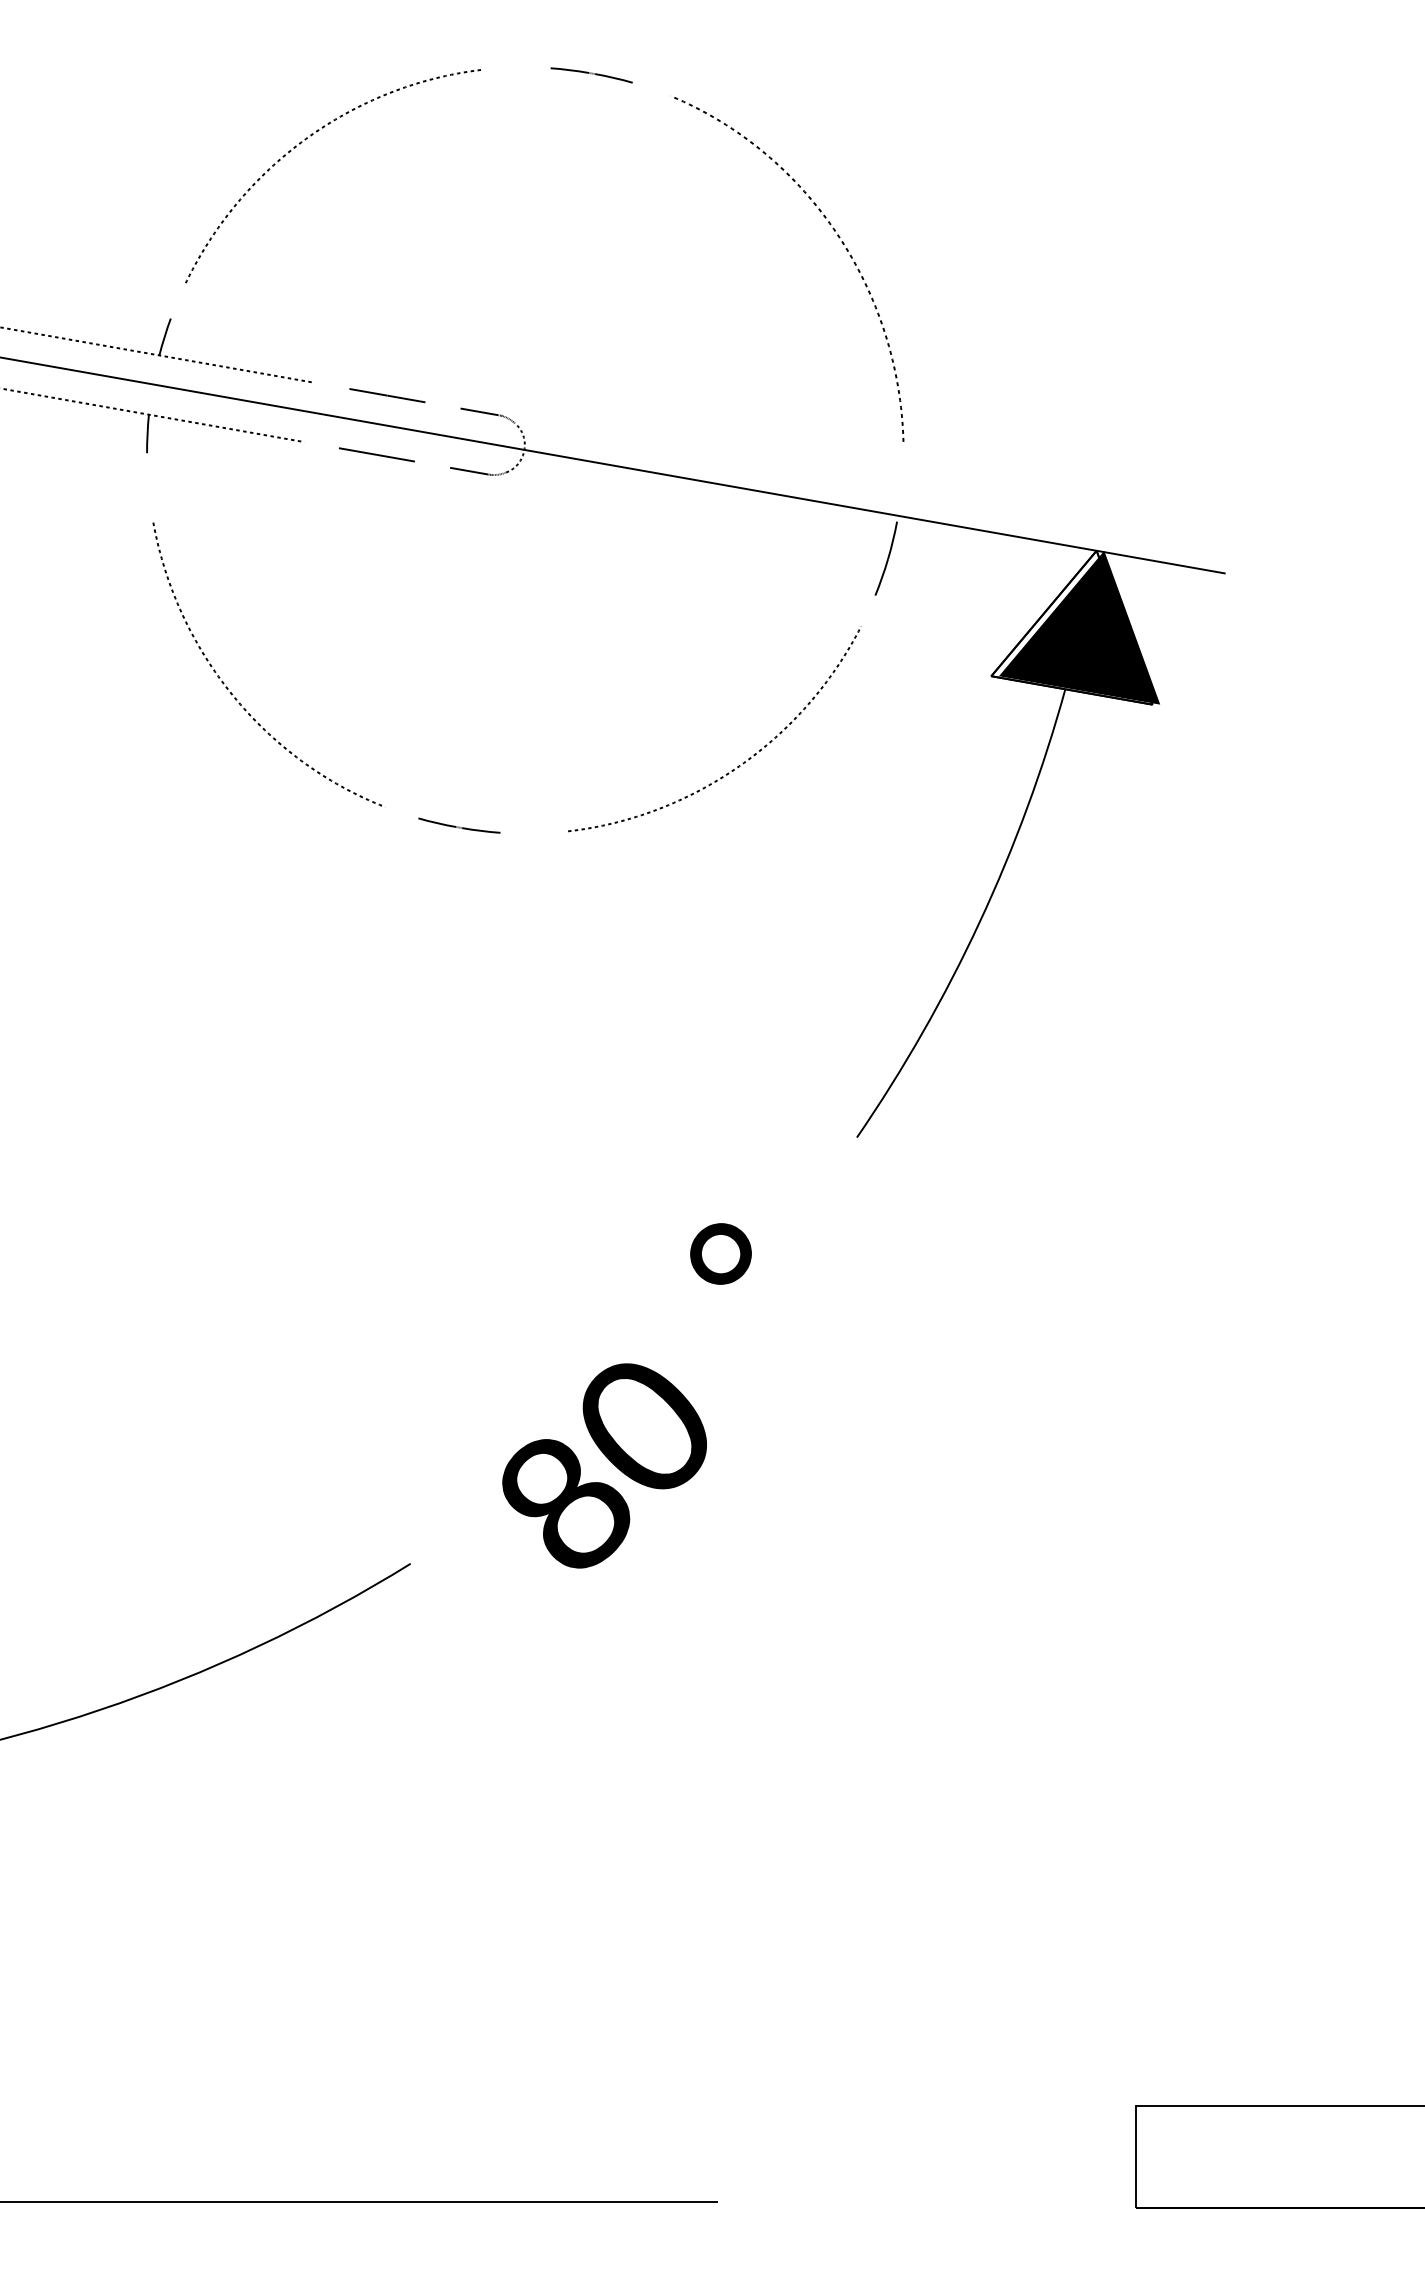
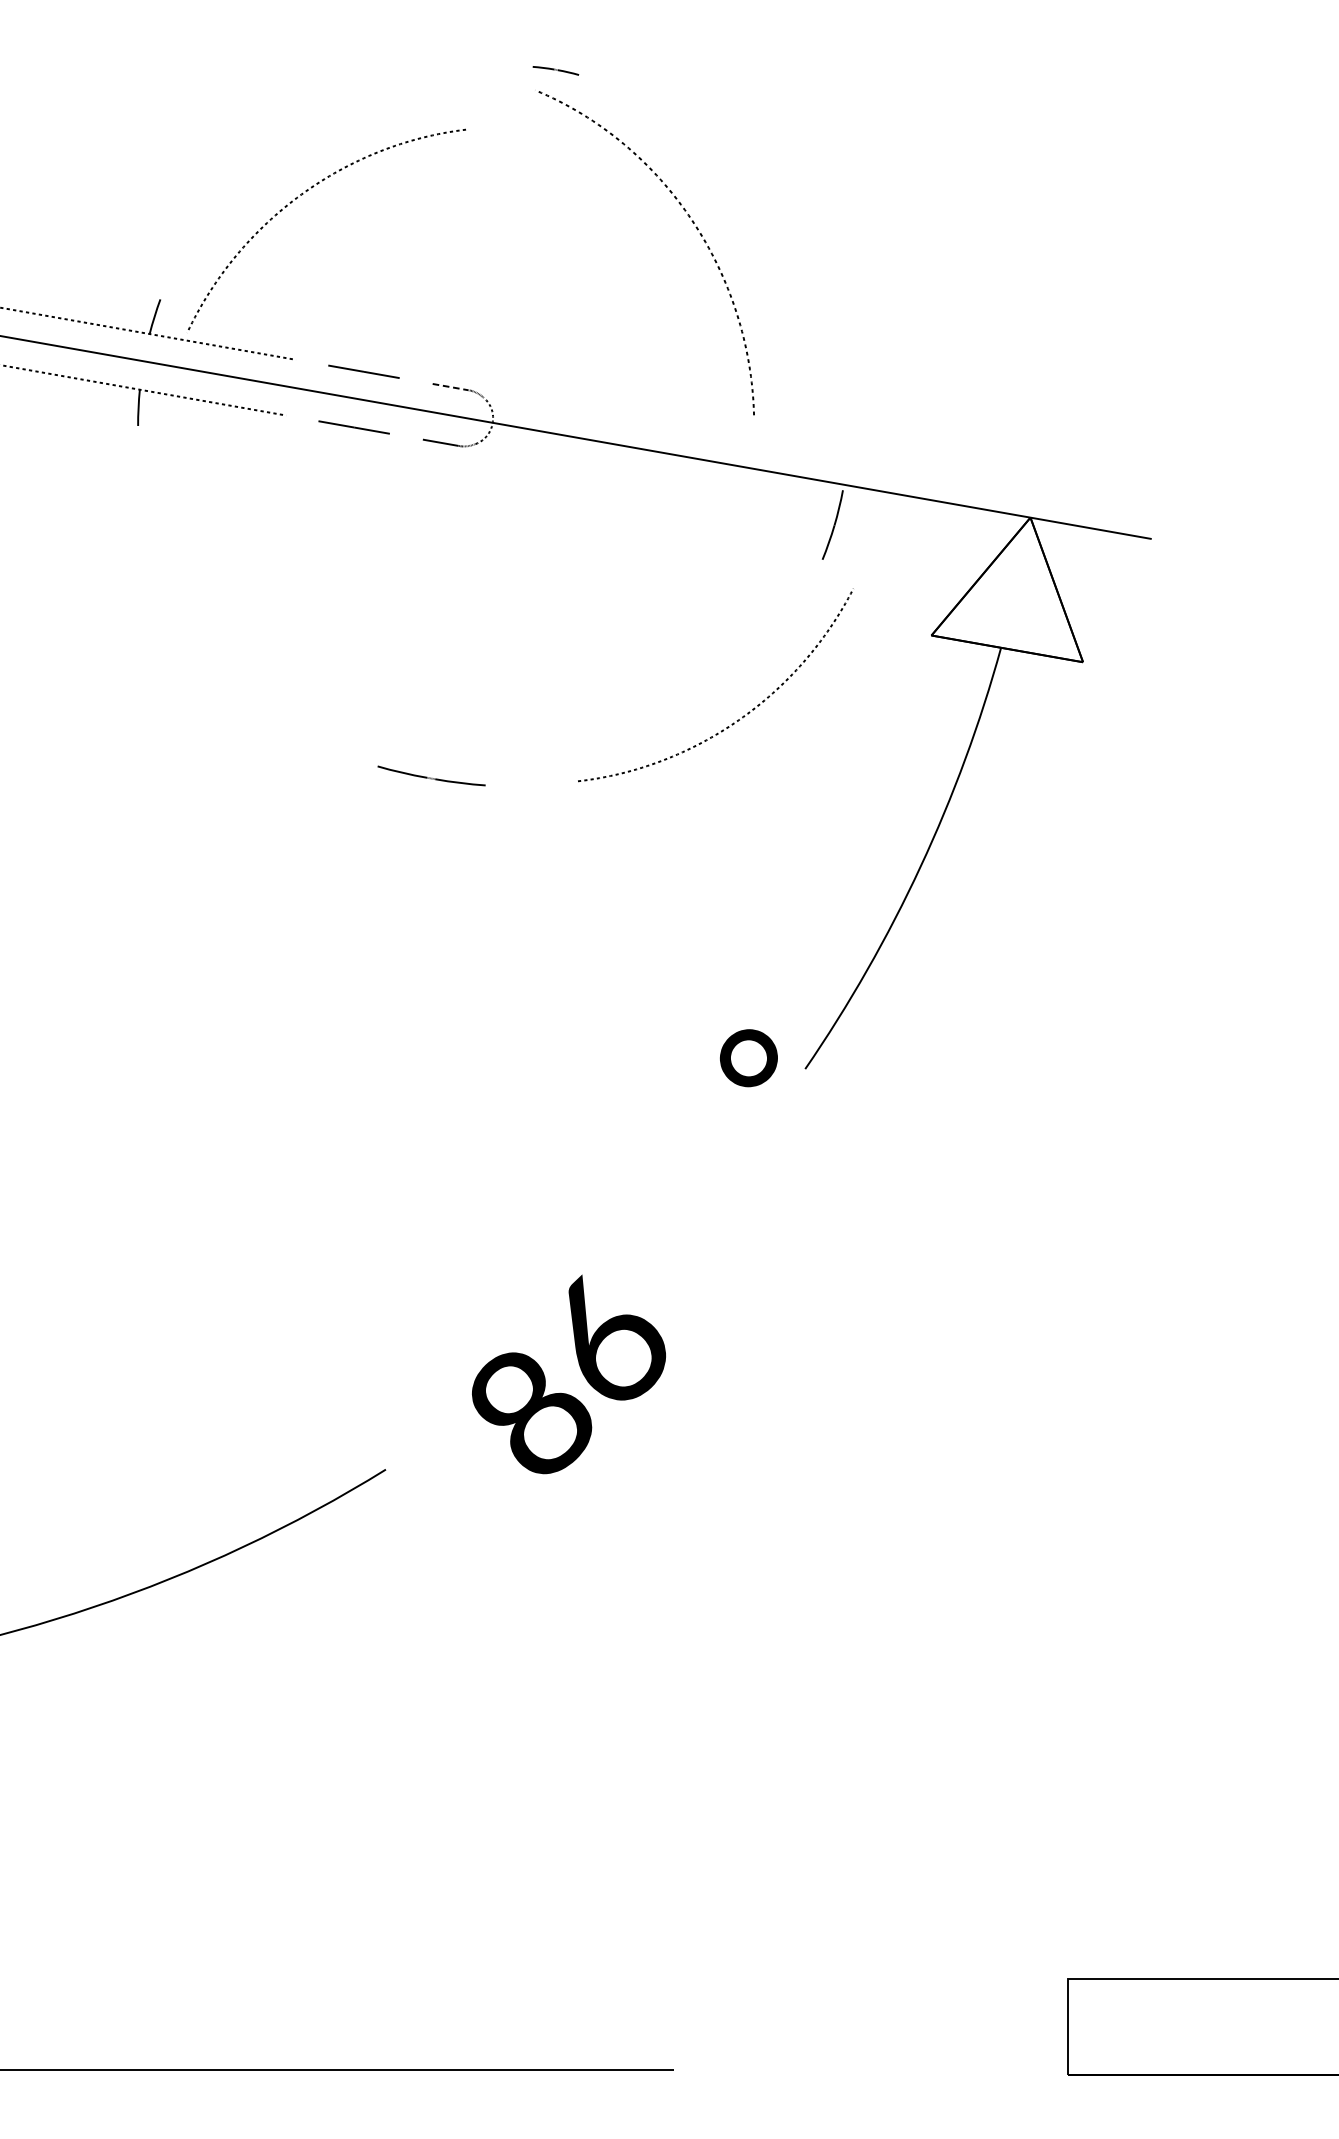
part: (591, 75) -> (555, 70), size x0.6
curve: (307, 139) -> (302, 195), moved
curve: (837, 236) -> (692, 222), moved
line: (480, 411) -> (451, 386), solid -> dashed
fill: (1079, 627) -> (1014, 589), removed
curve: (232, 693) -> (218, 651), removed
curve: (738, 765) -> (738, 719), moved
part: (459, 825) -> (431, 775), size x1.4
text: (720, 1253) -> (748, 1057), moved
text: (645, 1423) -> (606, 1337), 80 -> 86

